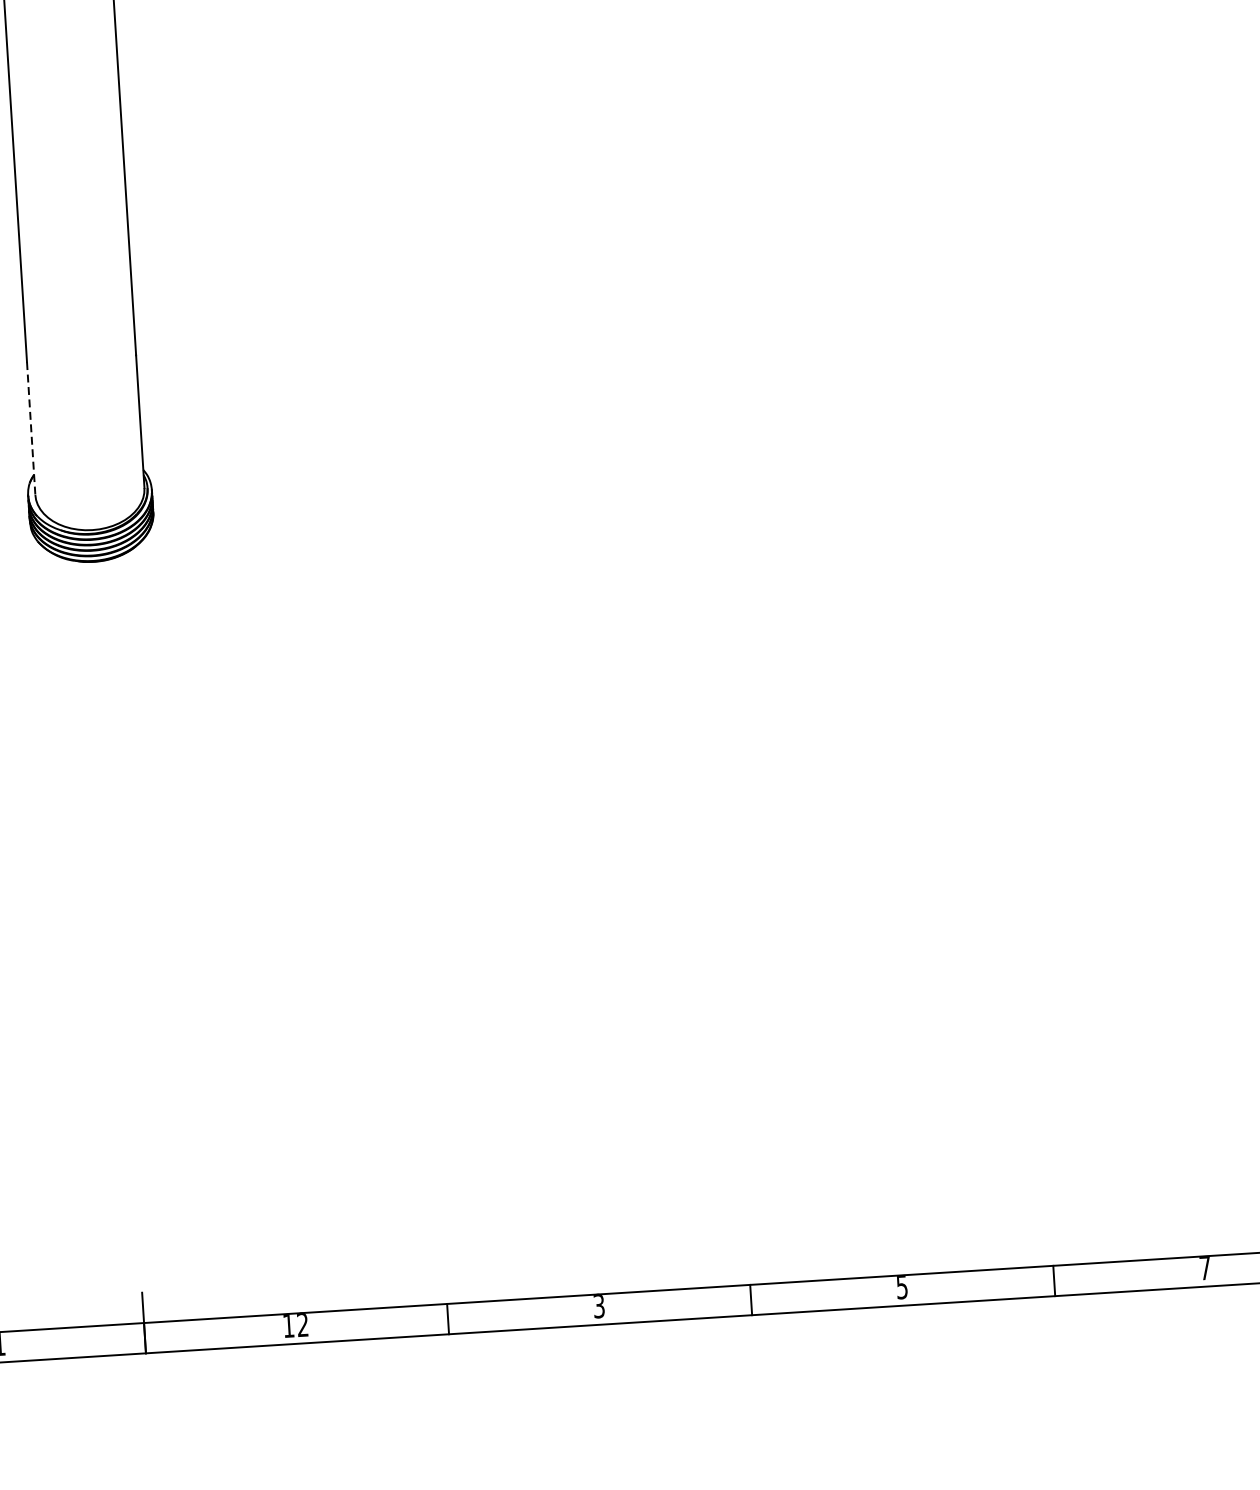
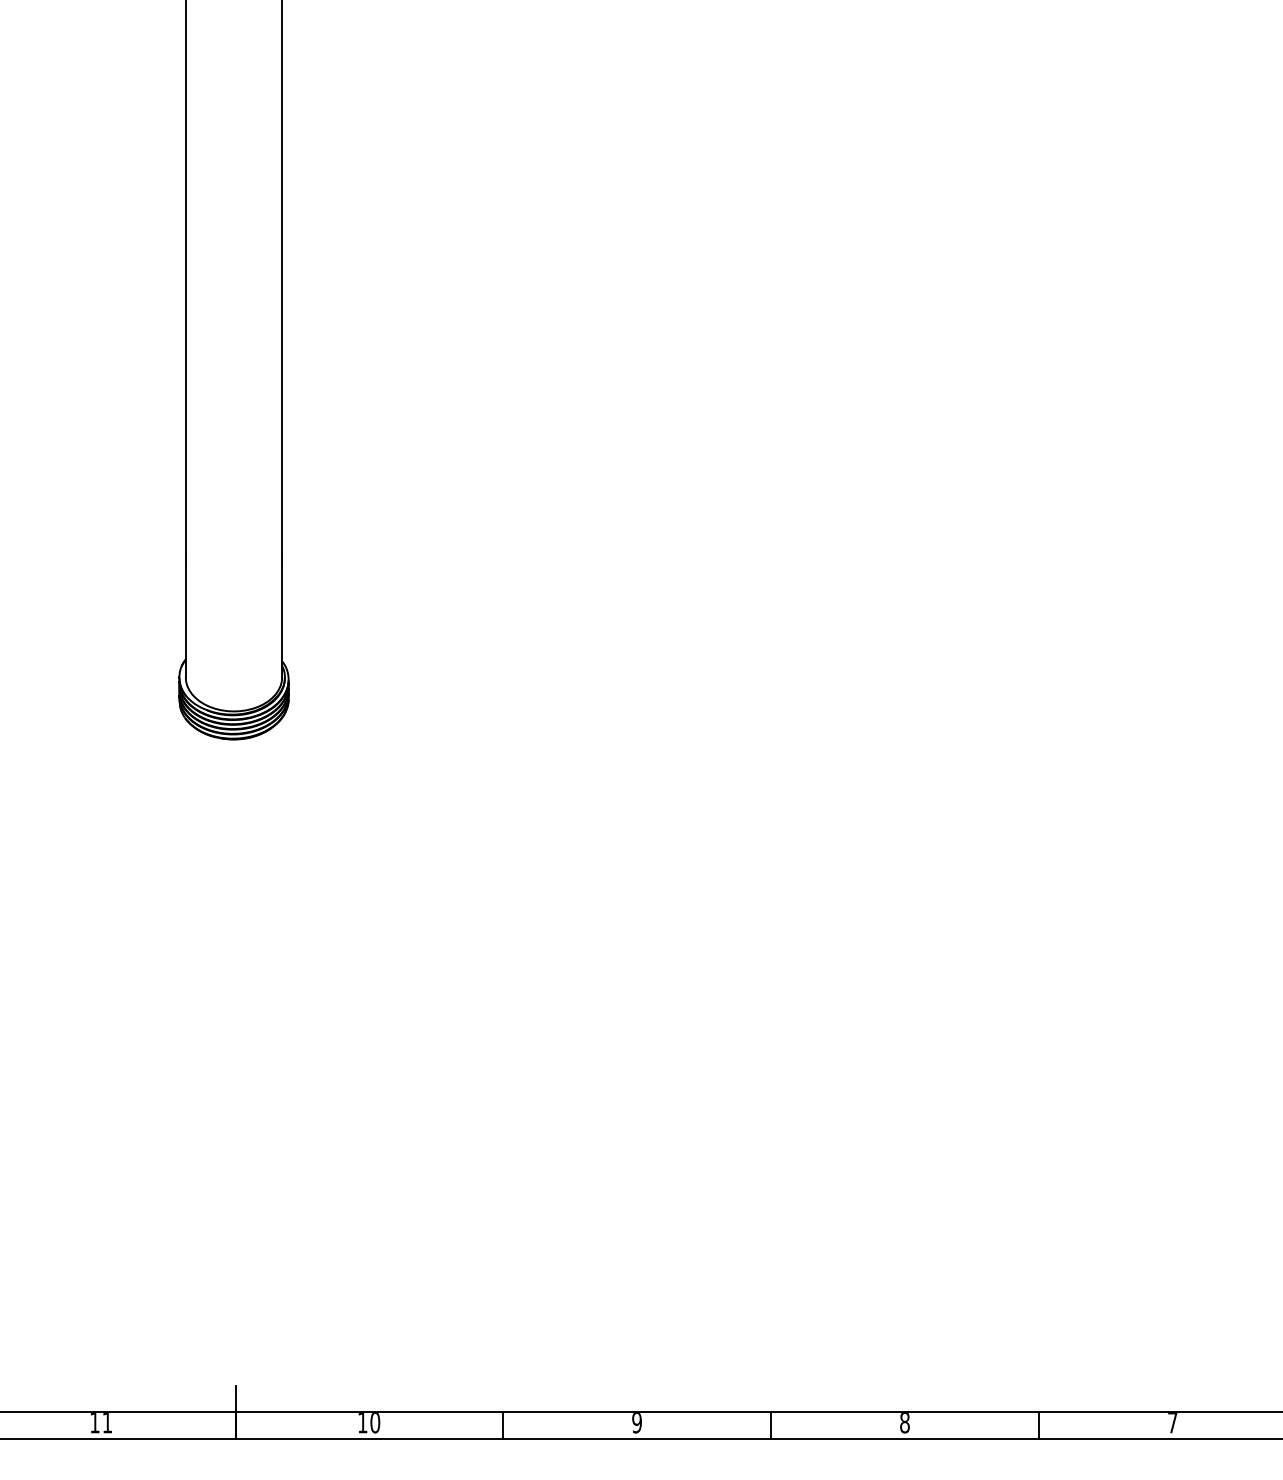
line: (30, 428) -> (185, 618), dashed -> solid
text: (901, 1288) -> (904, 1423), 5 -> 8
text: (598, 1307) -> (636, 1423), 3 -> 9
text: (303, 1325) -> (375, 1423), 12 -> 10

